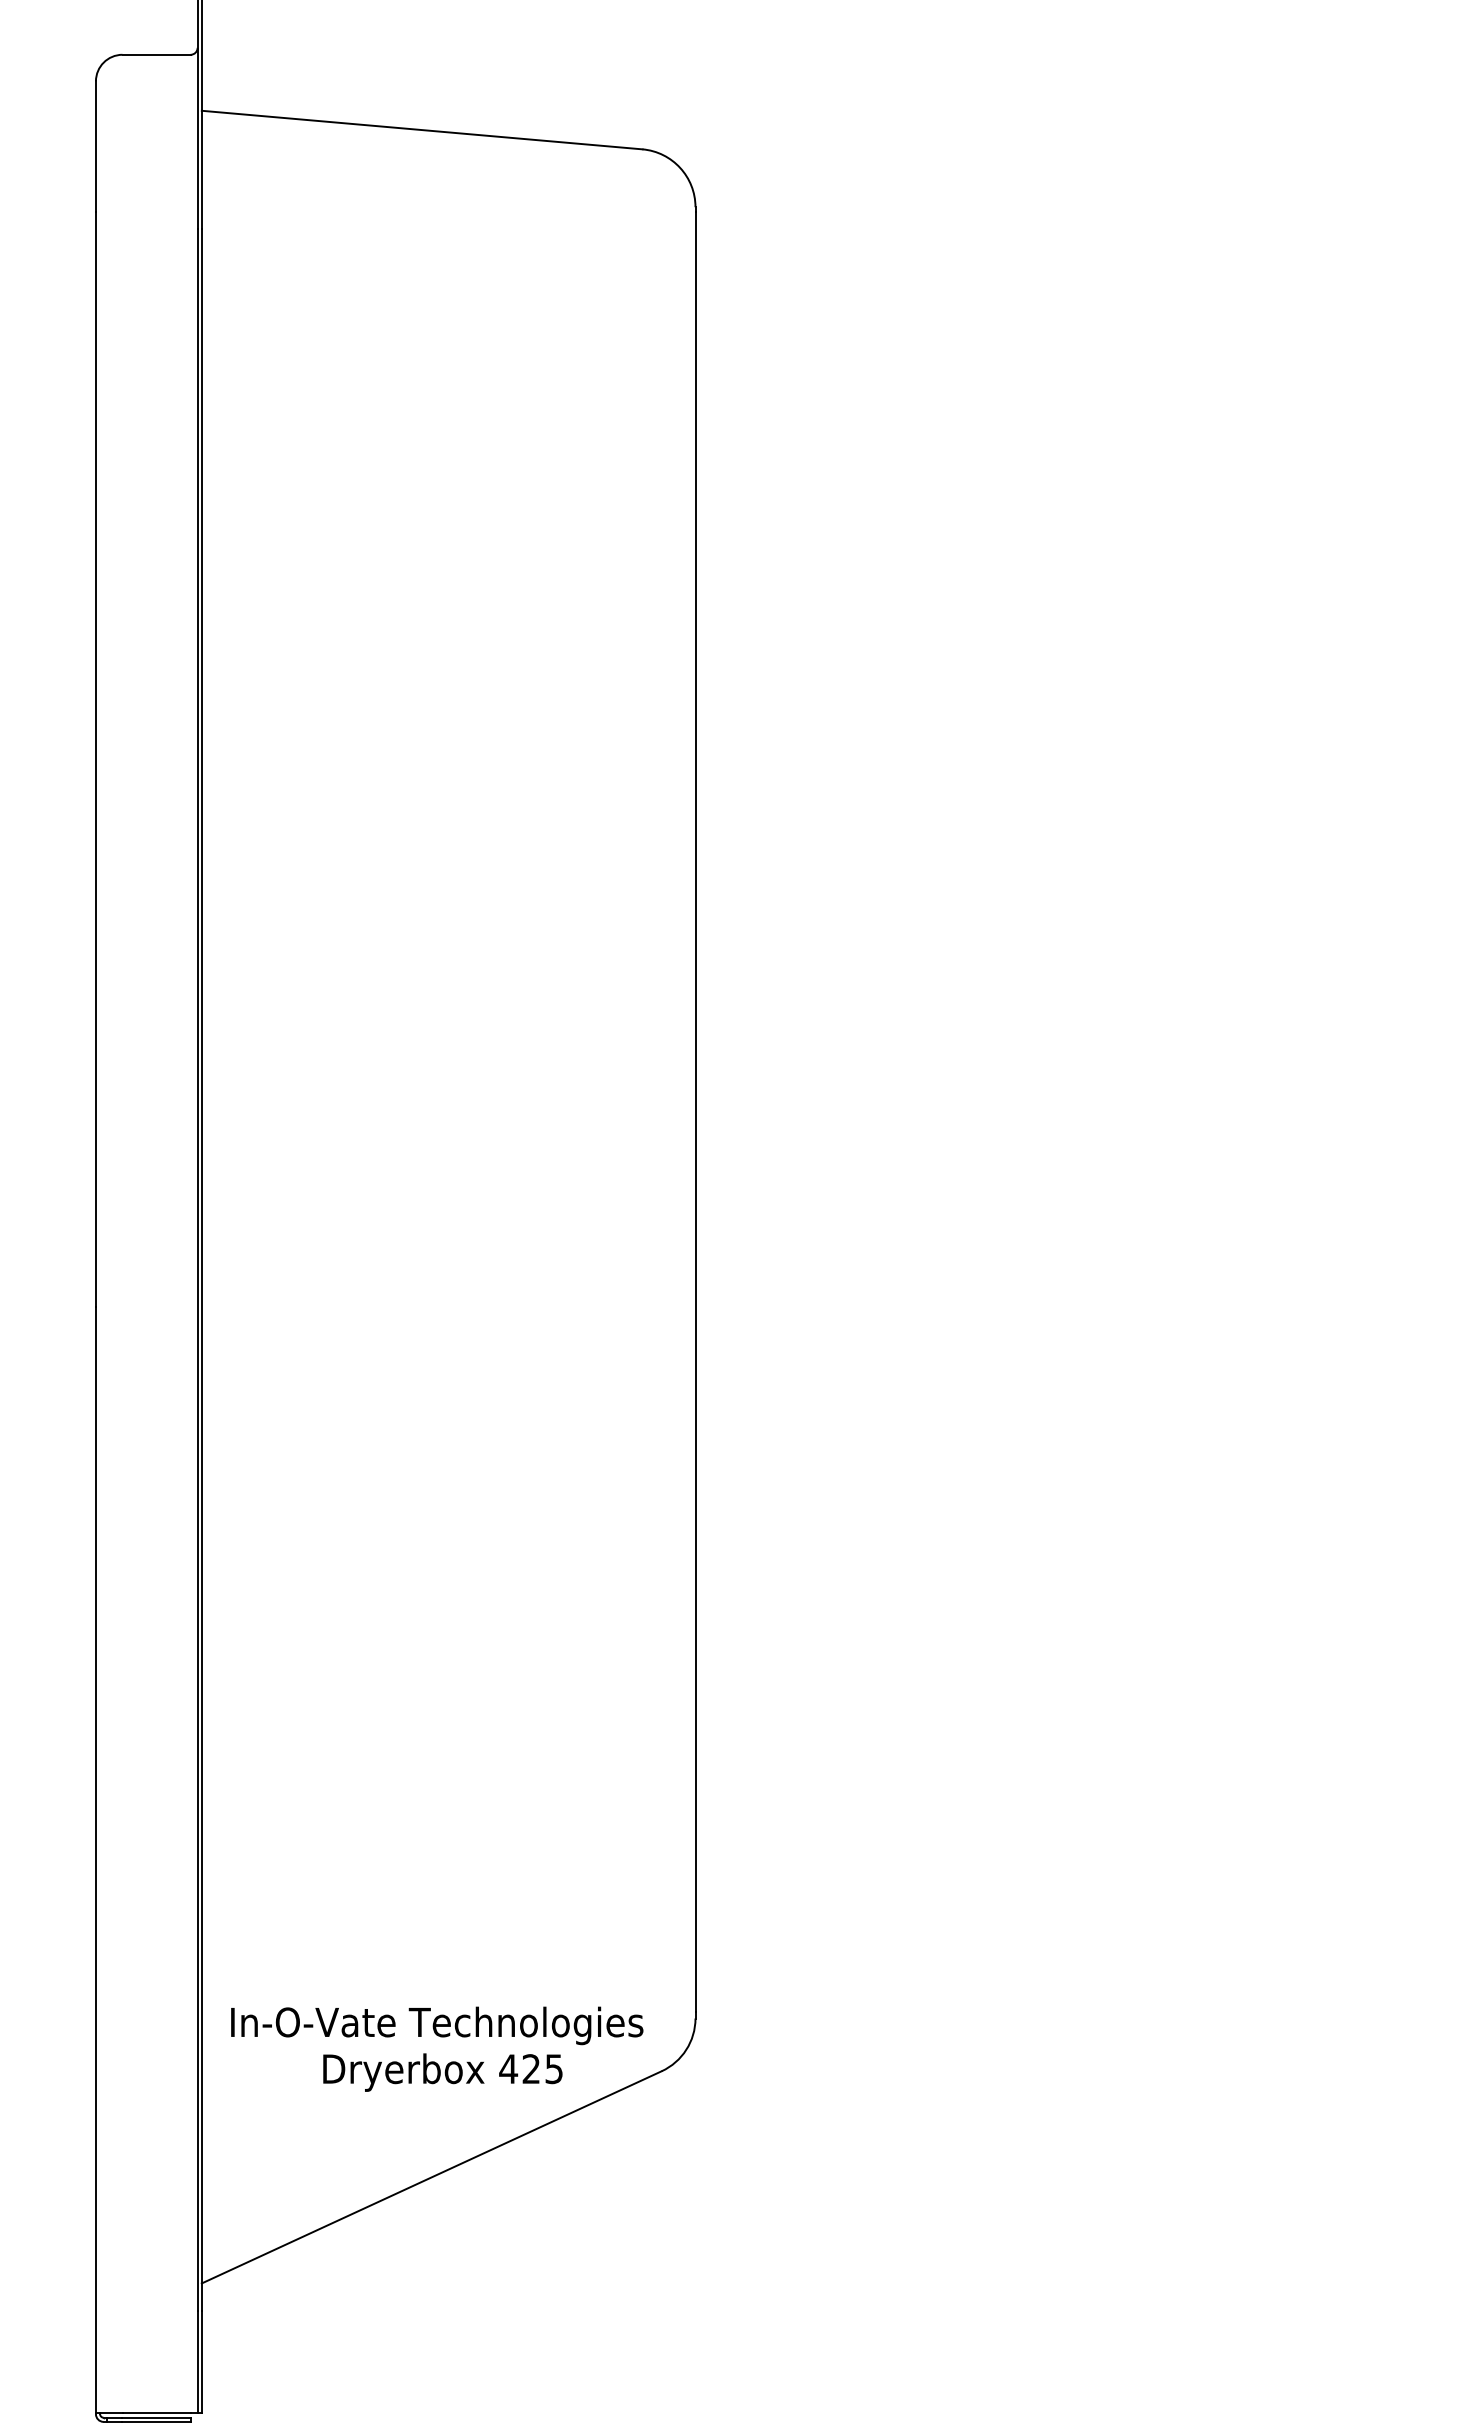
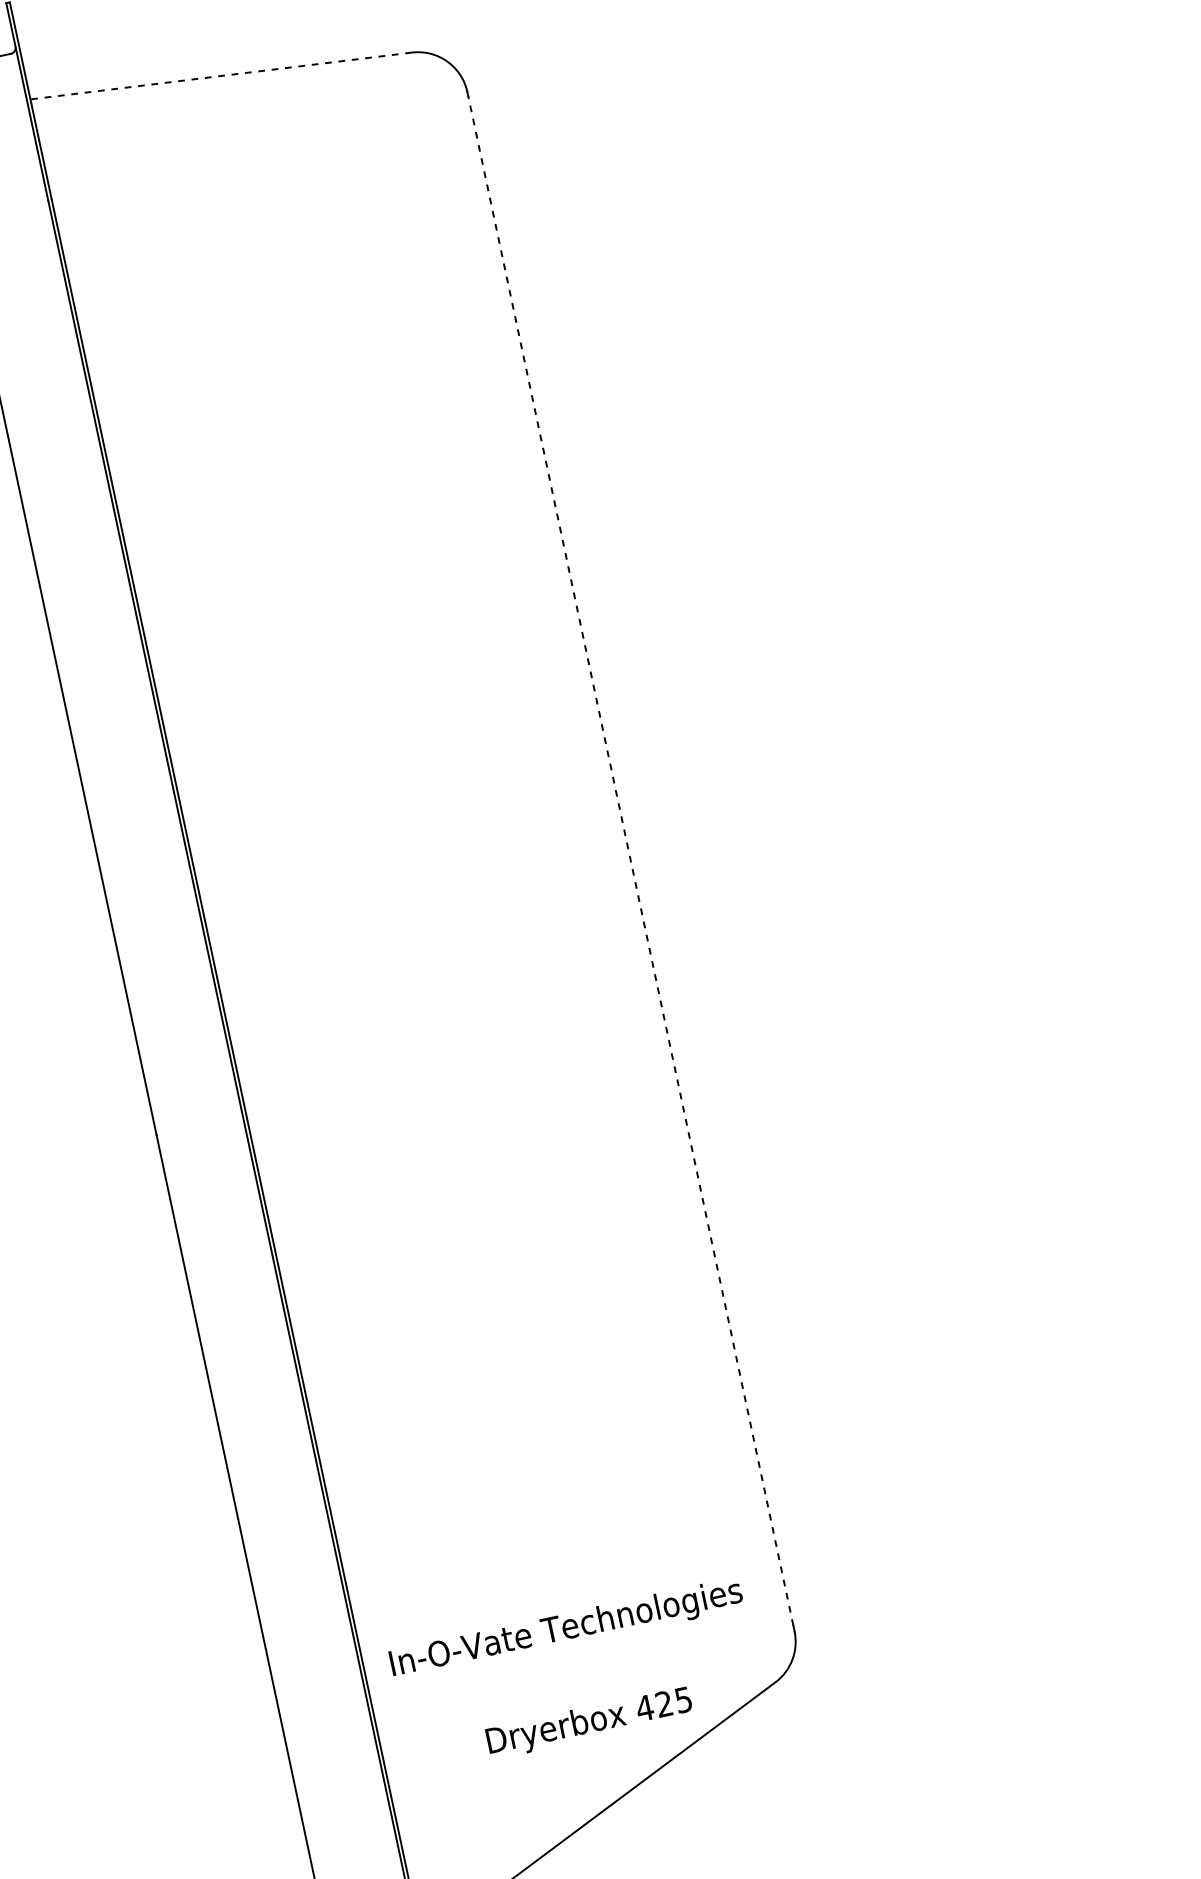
line: (421, 130) -> (220, 76), solid -> dashed
line: (695, 1111) -> (630, 860), solid -> dashed
text: (437, 2025) -> (566, 1629), moved

